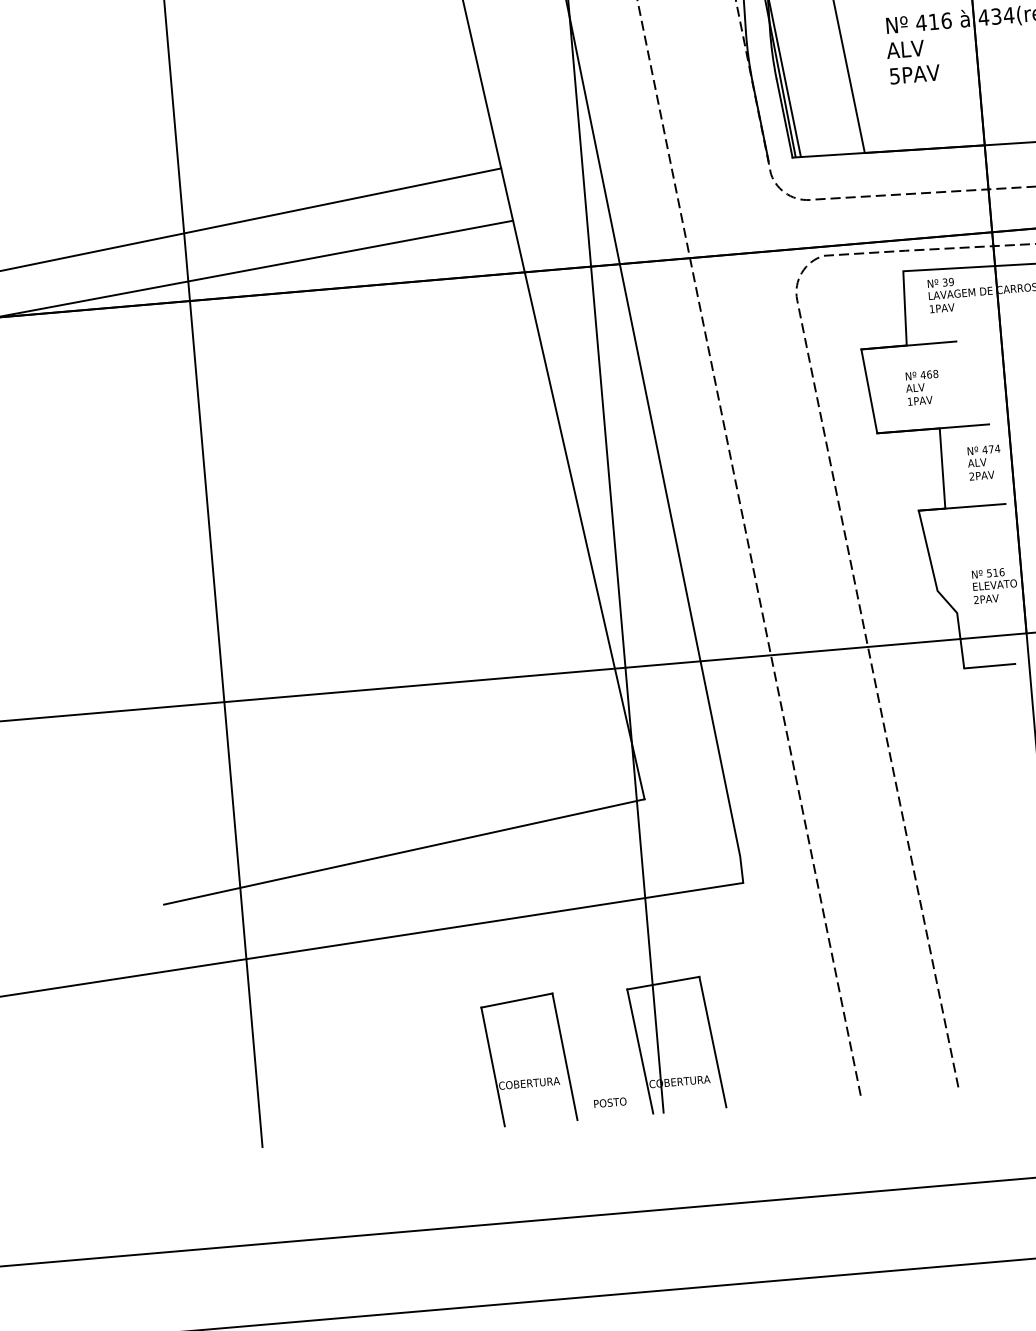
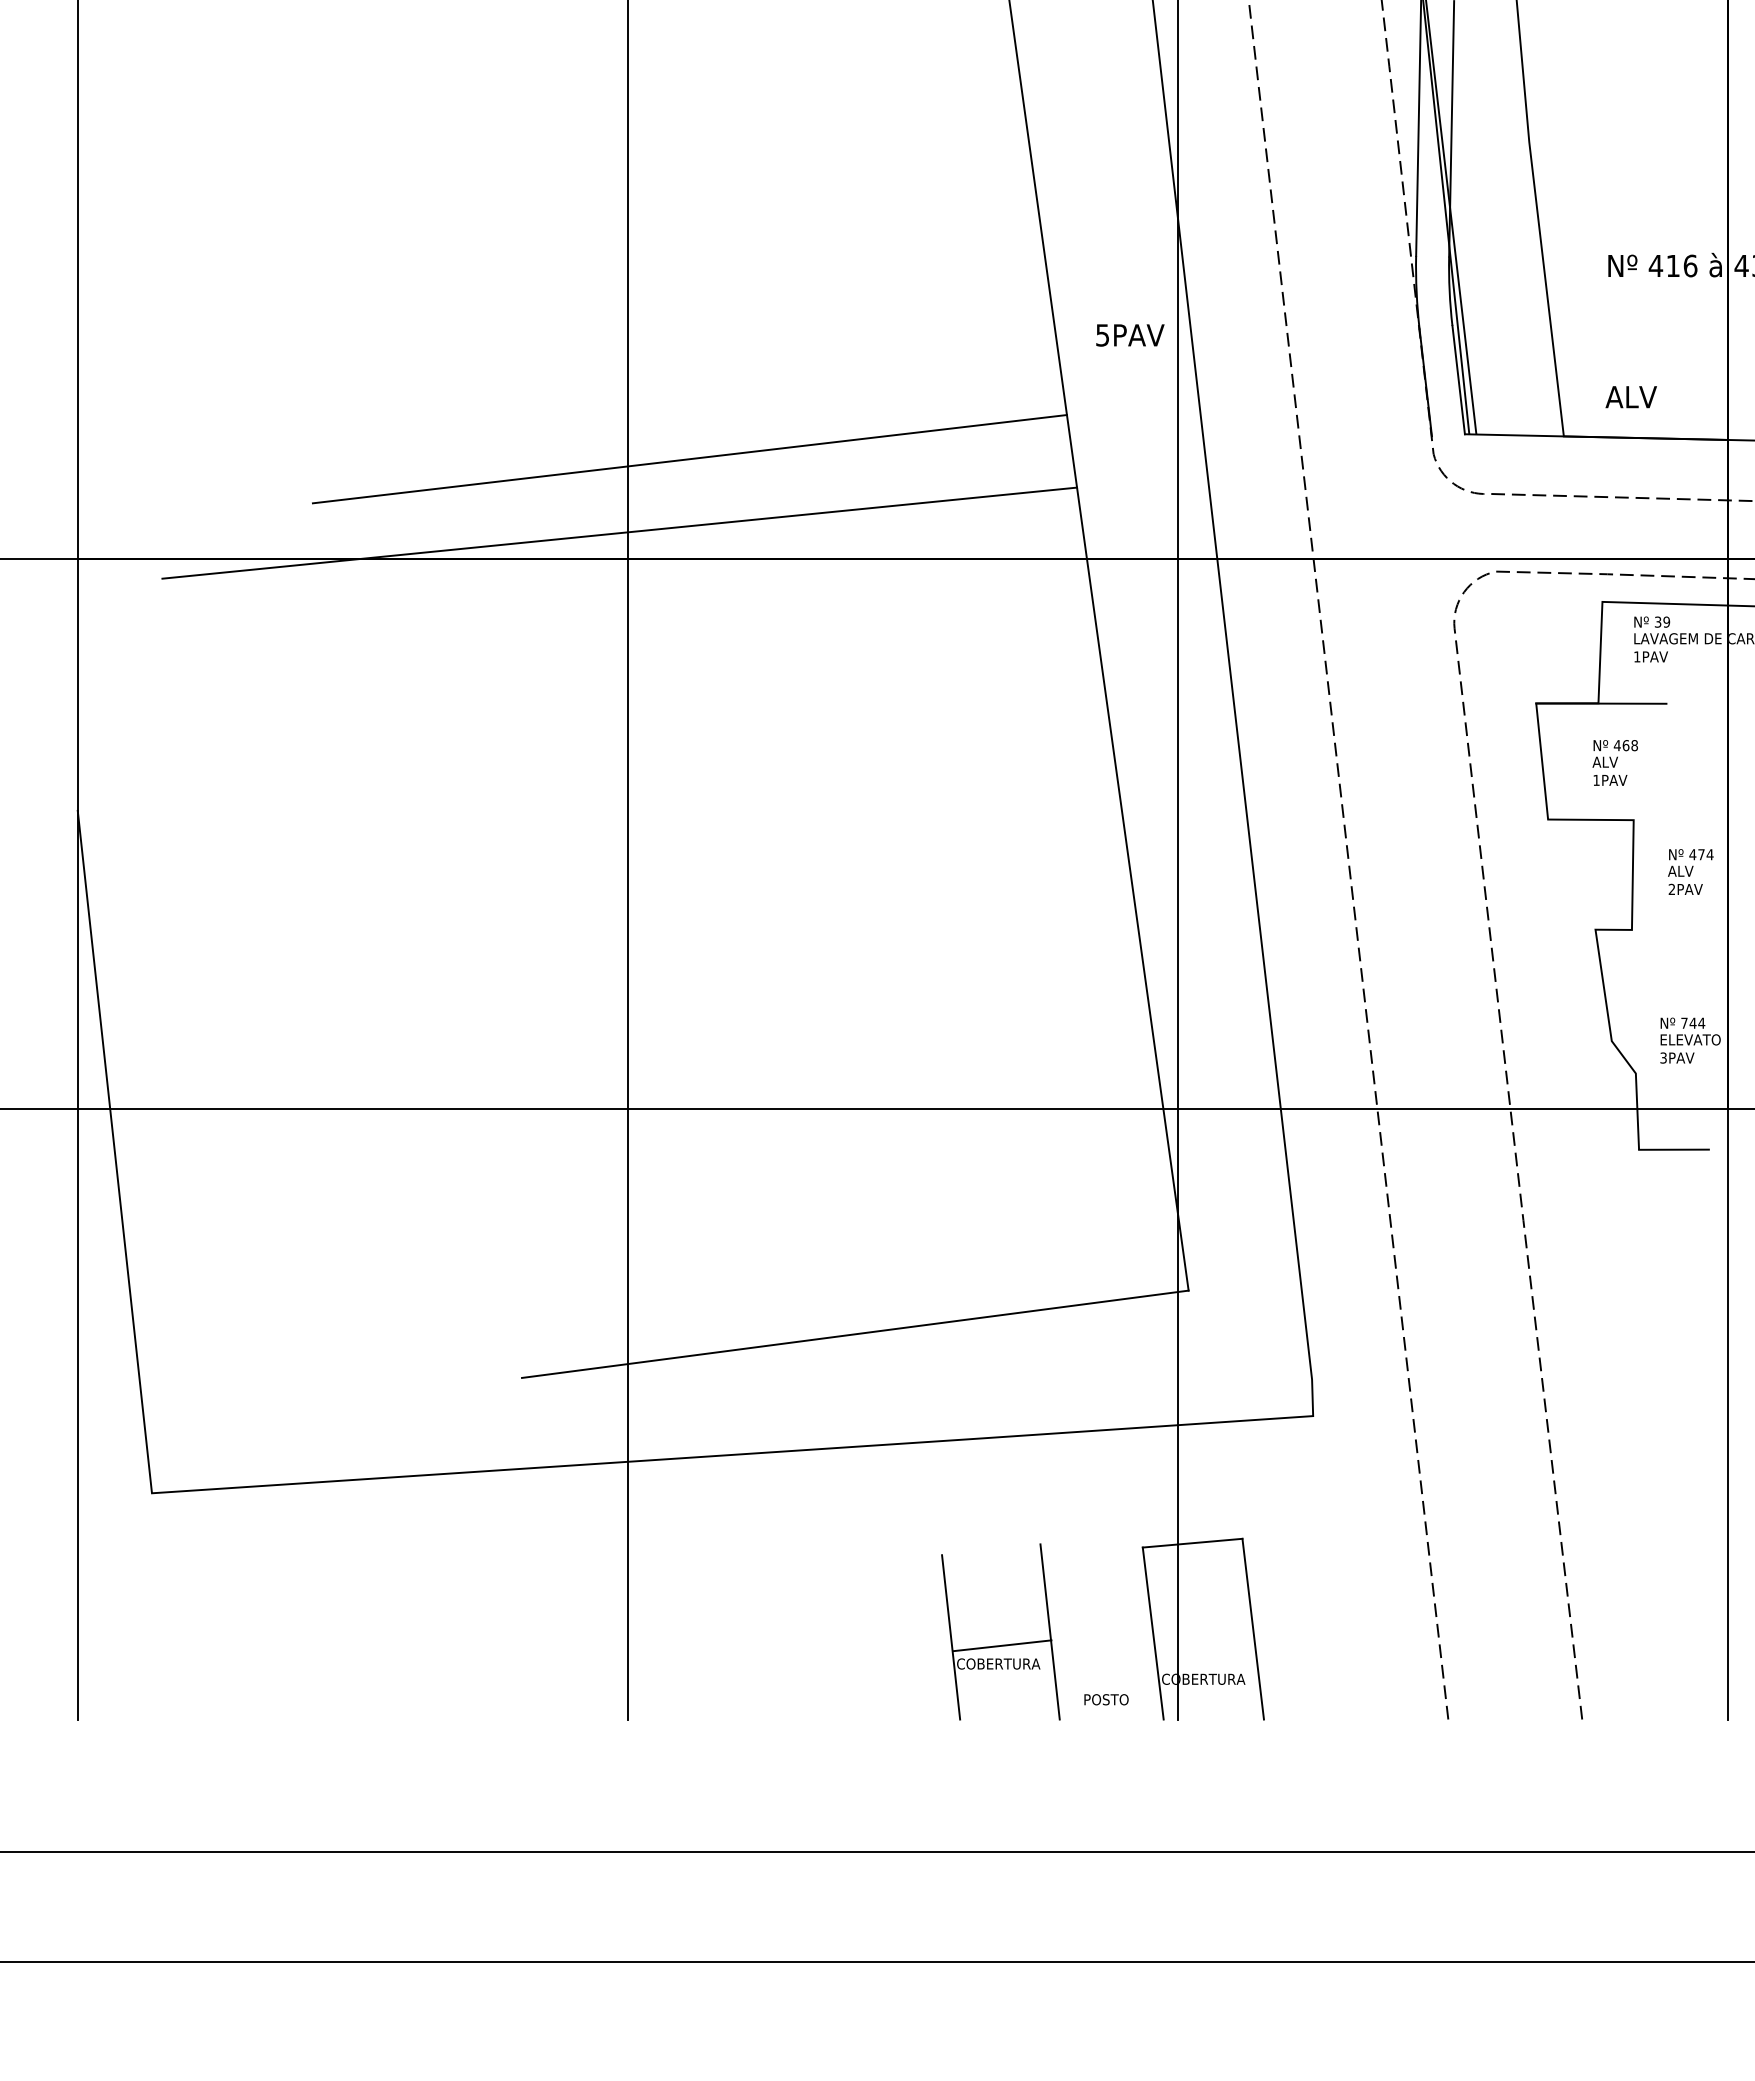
text: (904, 49) -> (1630, 397), moved
text: (915, 74) -> (1130, 335), moved
line: (932, 428) -> (1624, 819), removed
line: (961, 506) -> (1654, 929), removed
text: (995, 572) -> (1693, 1022), 516 -> 744
text: (976, 600) -> (1663, 1058), 2PAV -> 3PAV
line: (517, 1000) -> (1002, 1645), moved

